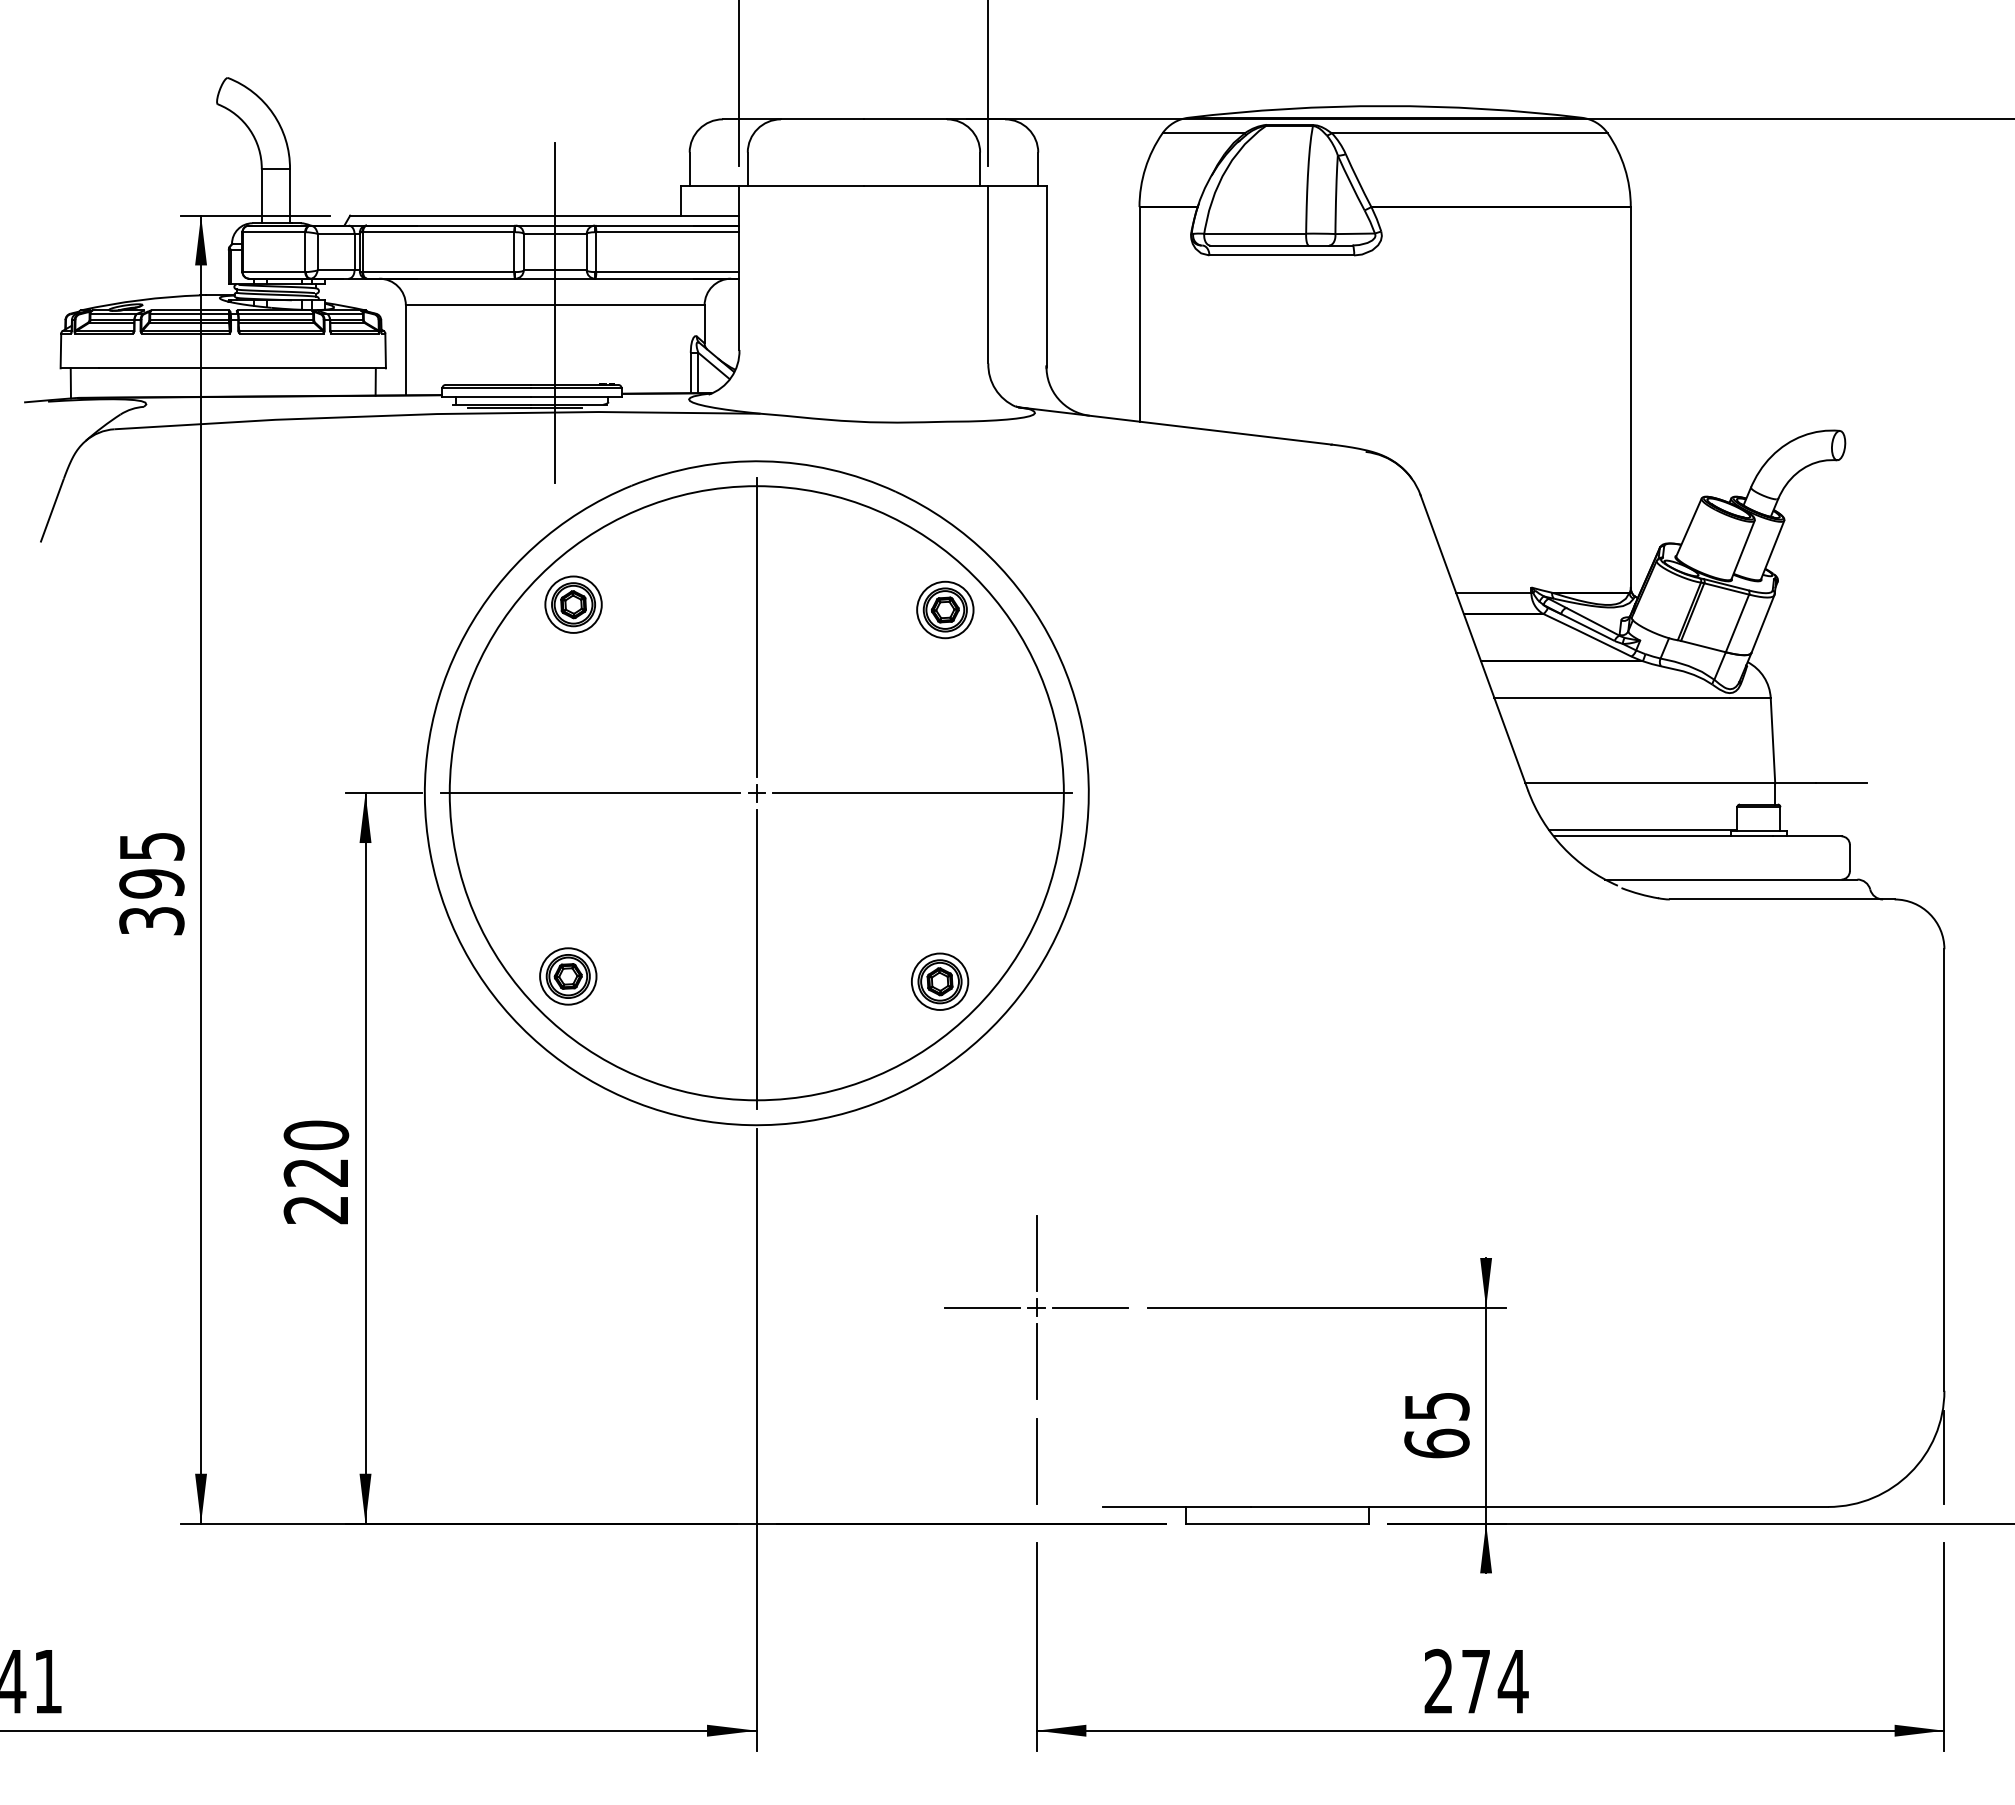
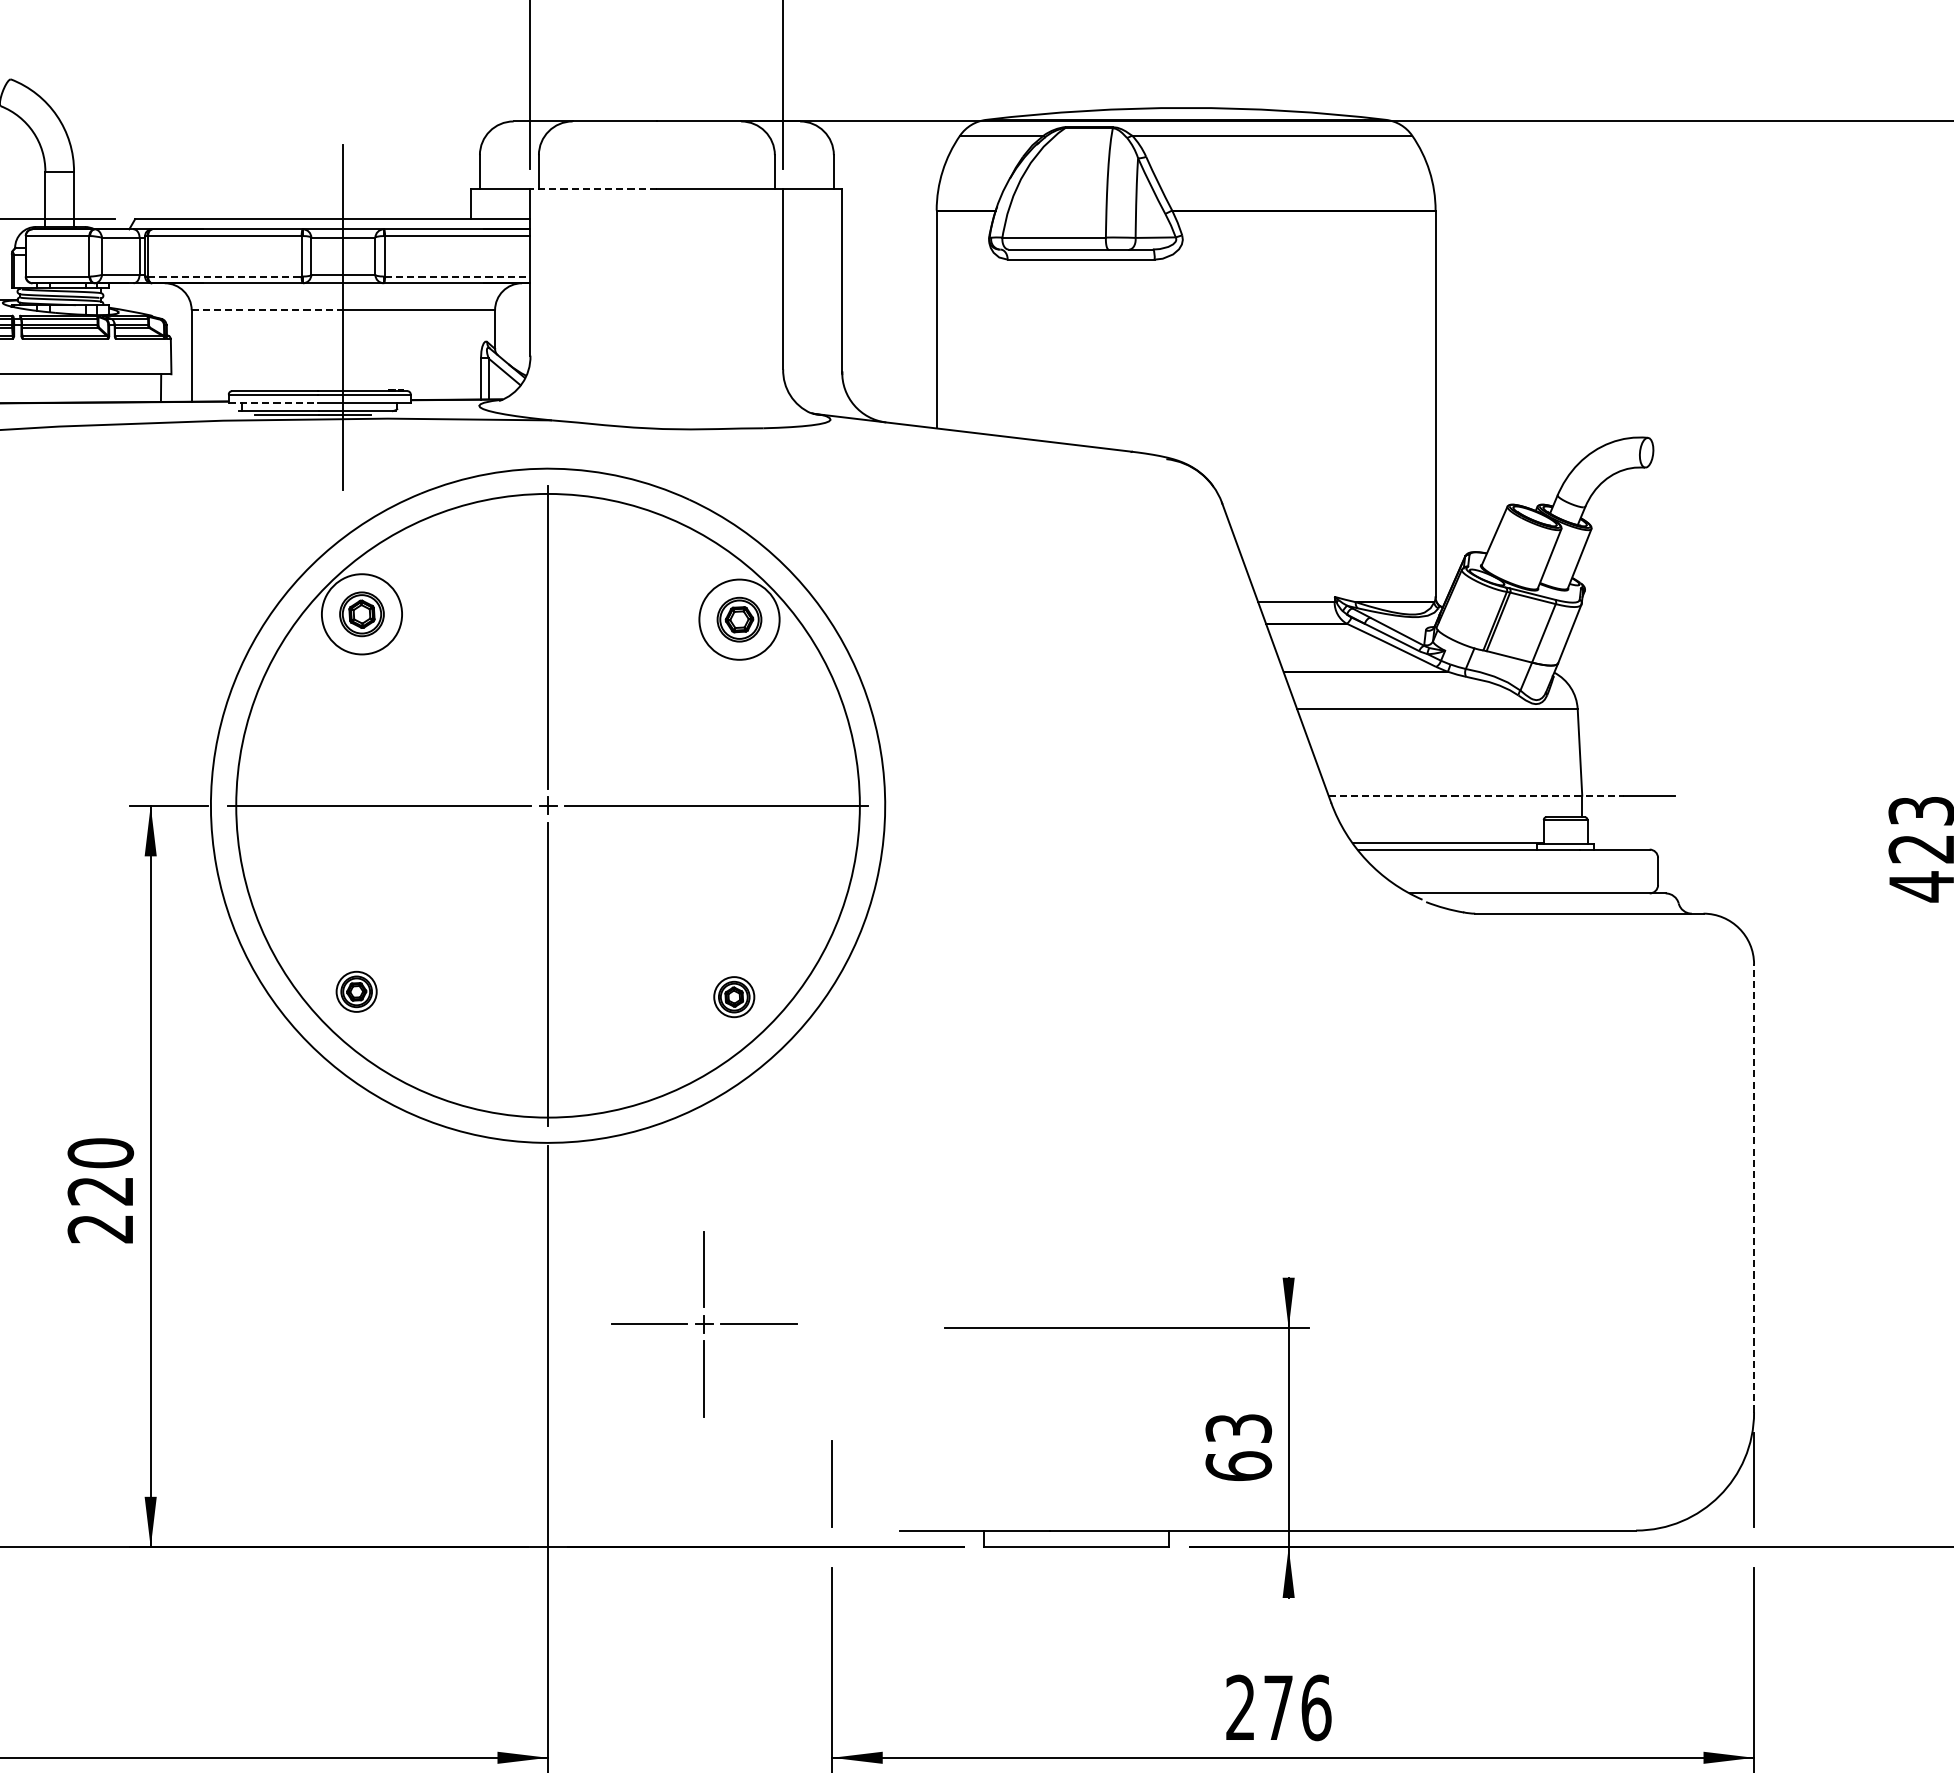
line: (801, 185) -> (593, 188), solid -> dashed
line: (438, 272) -> (224, 276), solid -> dashed
line: (667, 272) -> (457, 276), solid -> dashed
line: (480, 305) -> (267, 310), solid -> dashed
line: (487, 396) -> (274, 402), solid -> dashed
circle: (573, 604) -> (361, 614), size x1.4
circle: (945, 609) -> (739, 619), size x1.4
line: (1671, 783) -> (1476, 795), solid -> dashed
part: (568, 976) -> (356, 991), size x0.7
part: (940, 981) -> (734, 996), size x0.7
line: (1944, 1170) -> (1754, 1188), solid -> dashed
part: (1036, 1307) -> (704, 1323), moved
text: (1436, 1406) -> (1238, 1428), 65 -> 63
text: (1512, 1681) -> (1315, 1707), 274 -> 276

